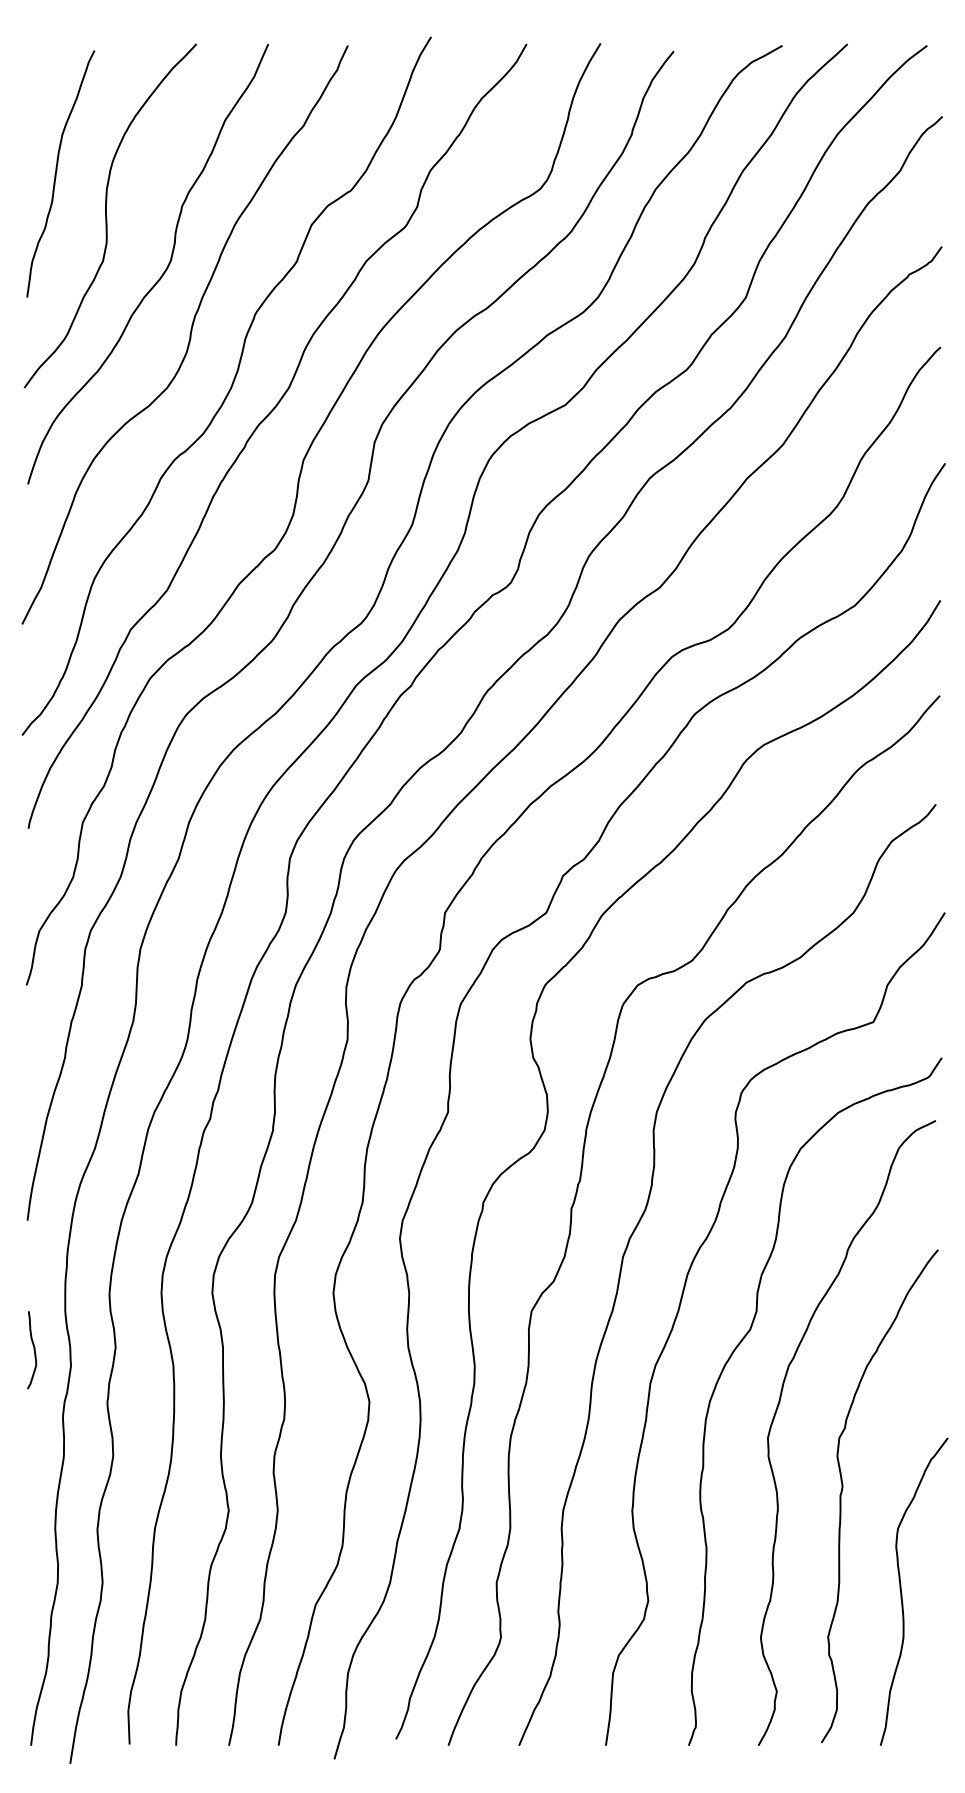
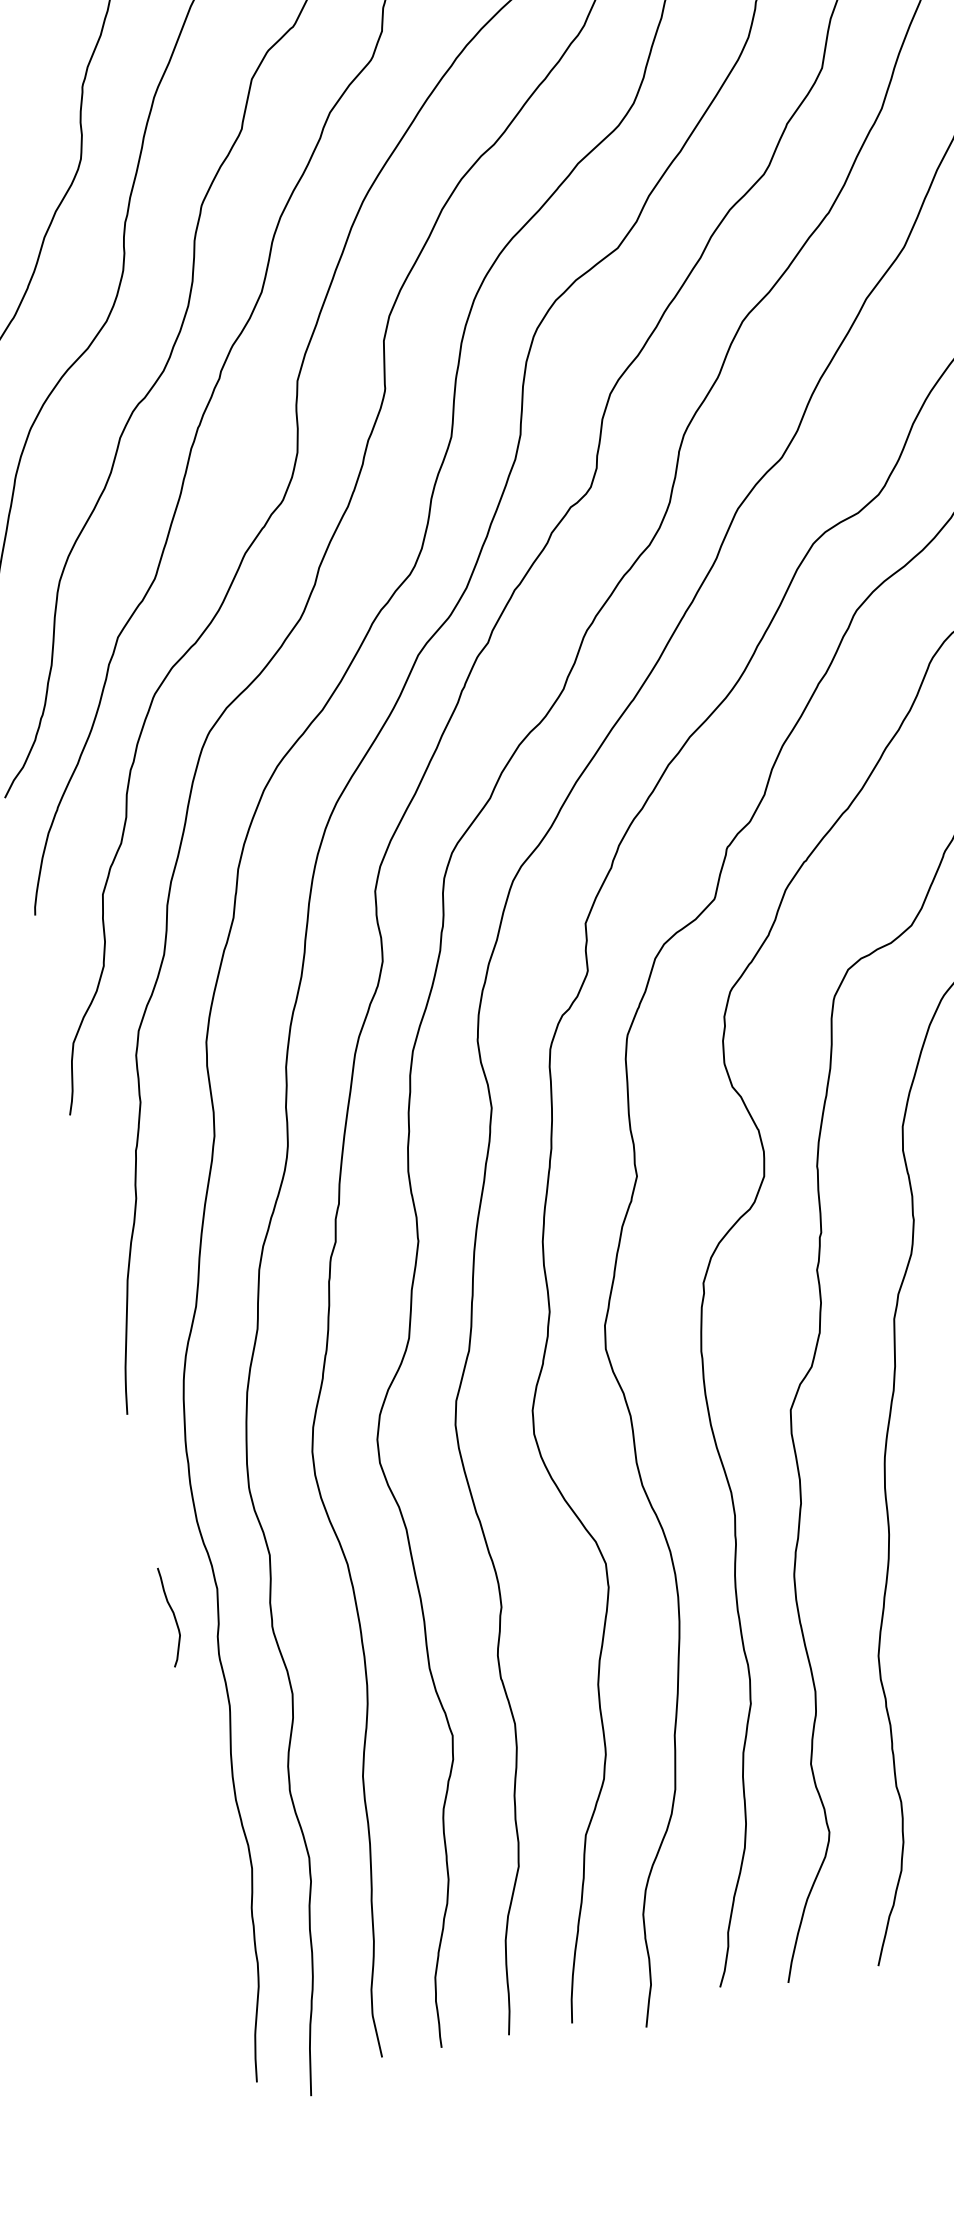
curve: (33, 1350) -> (173, 1616), moved

